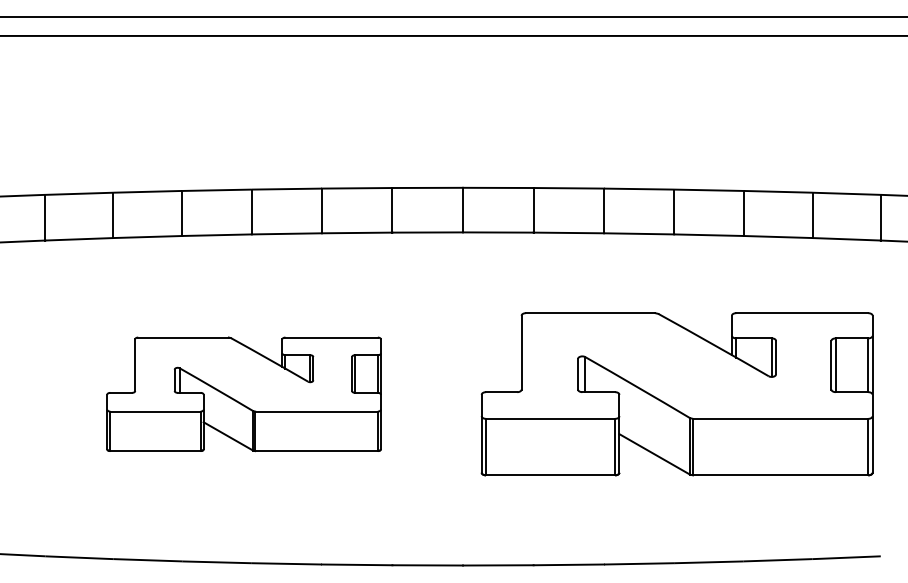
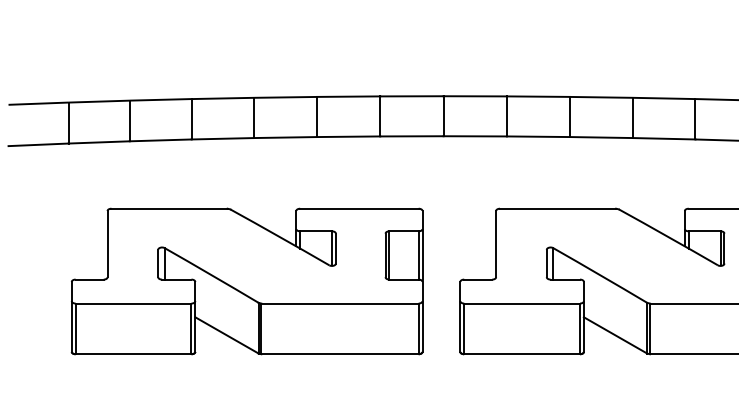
part: (243, 394) -> (246, 281), size x1.43

